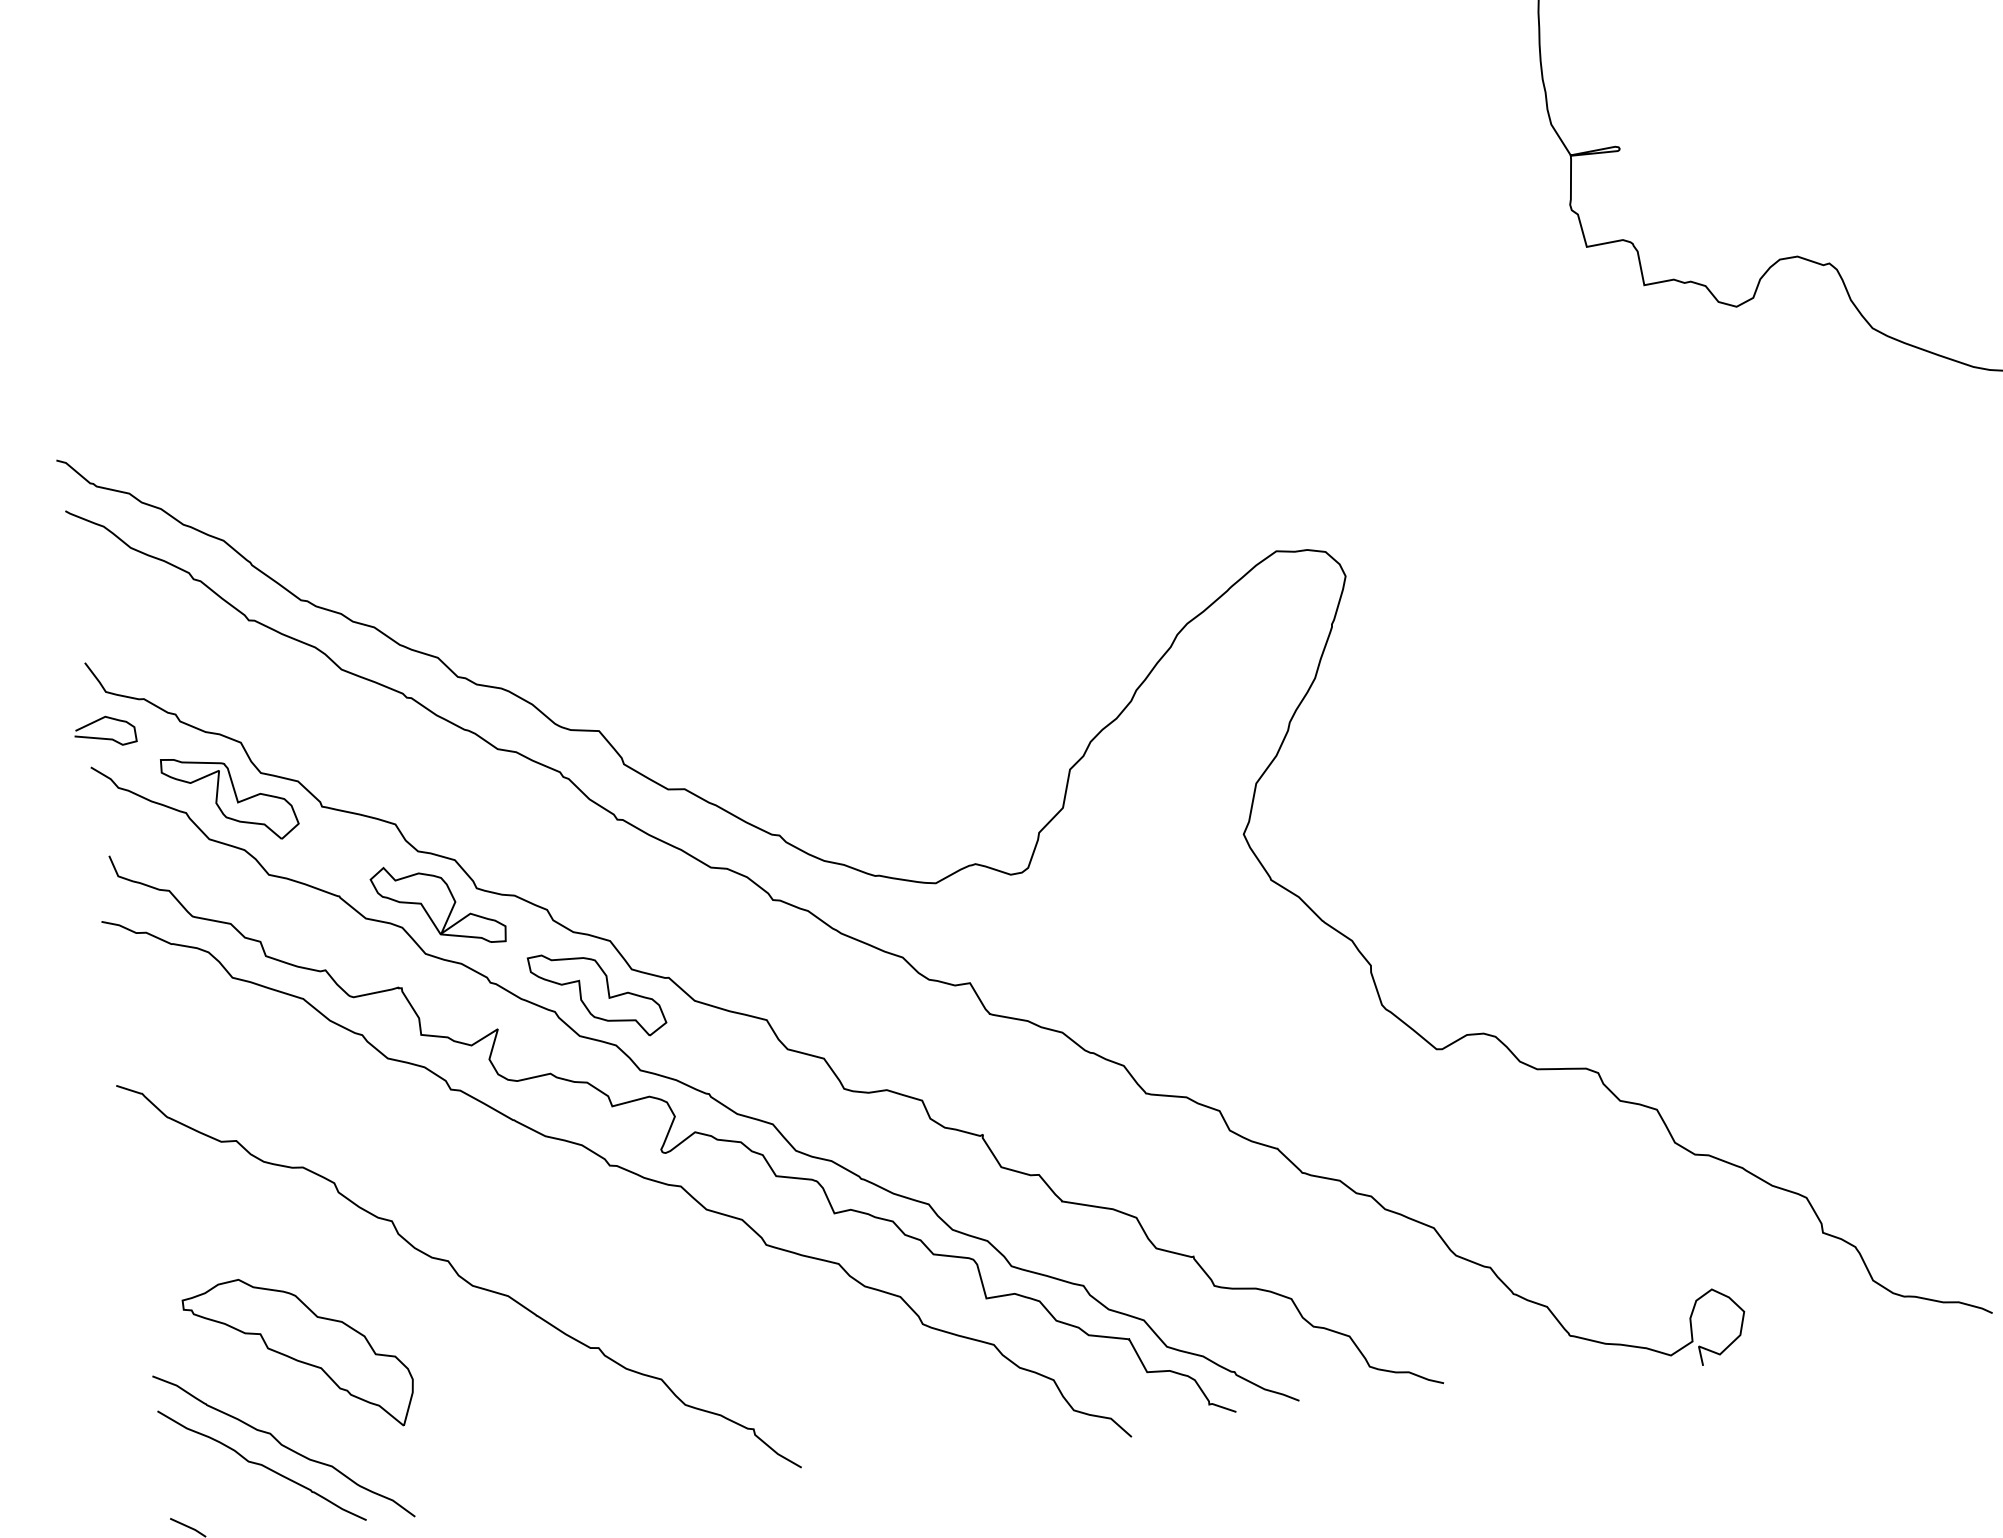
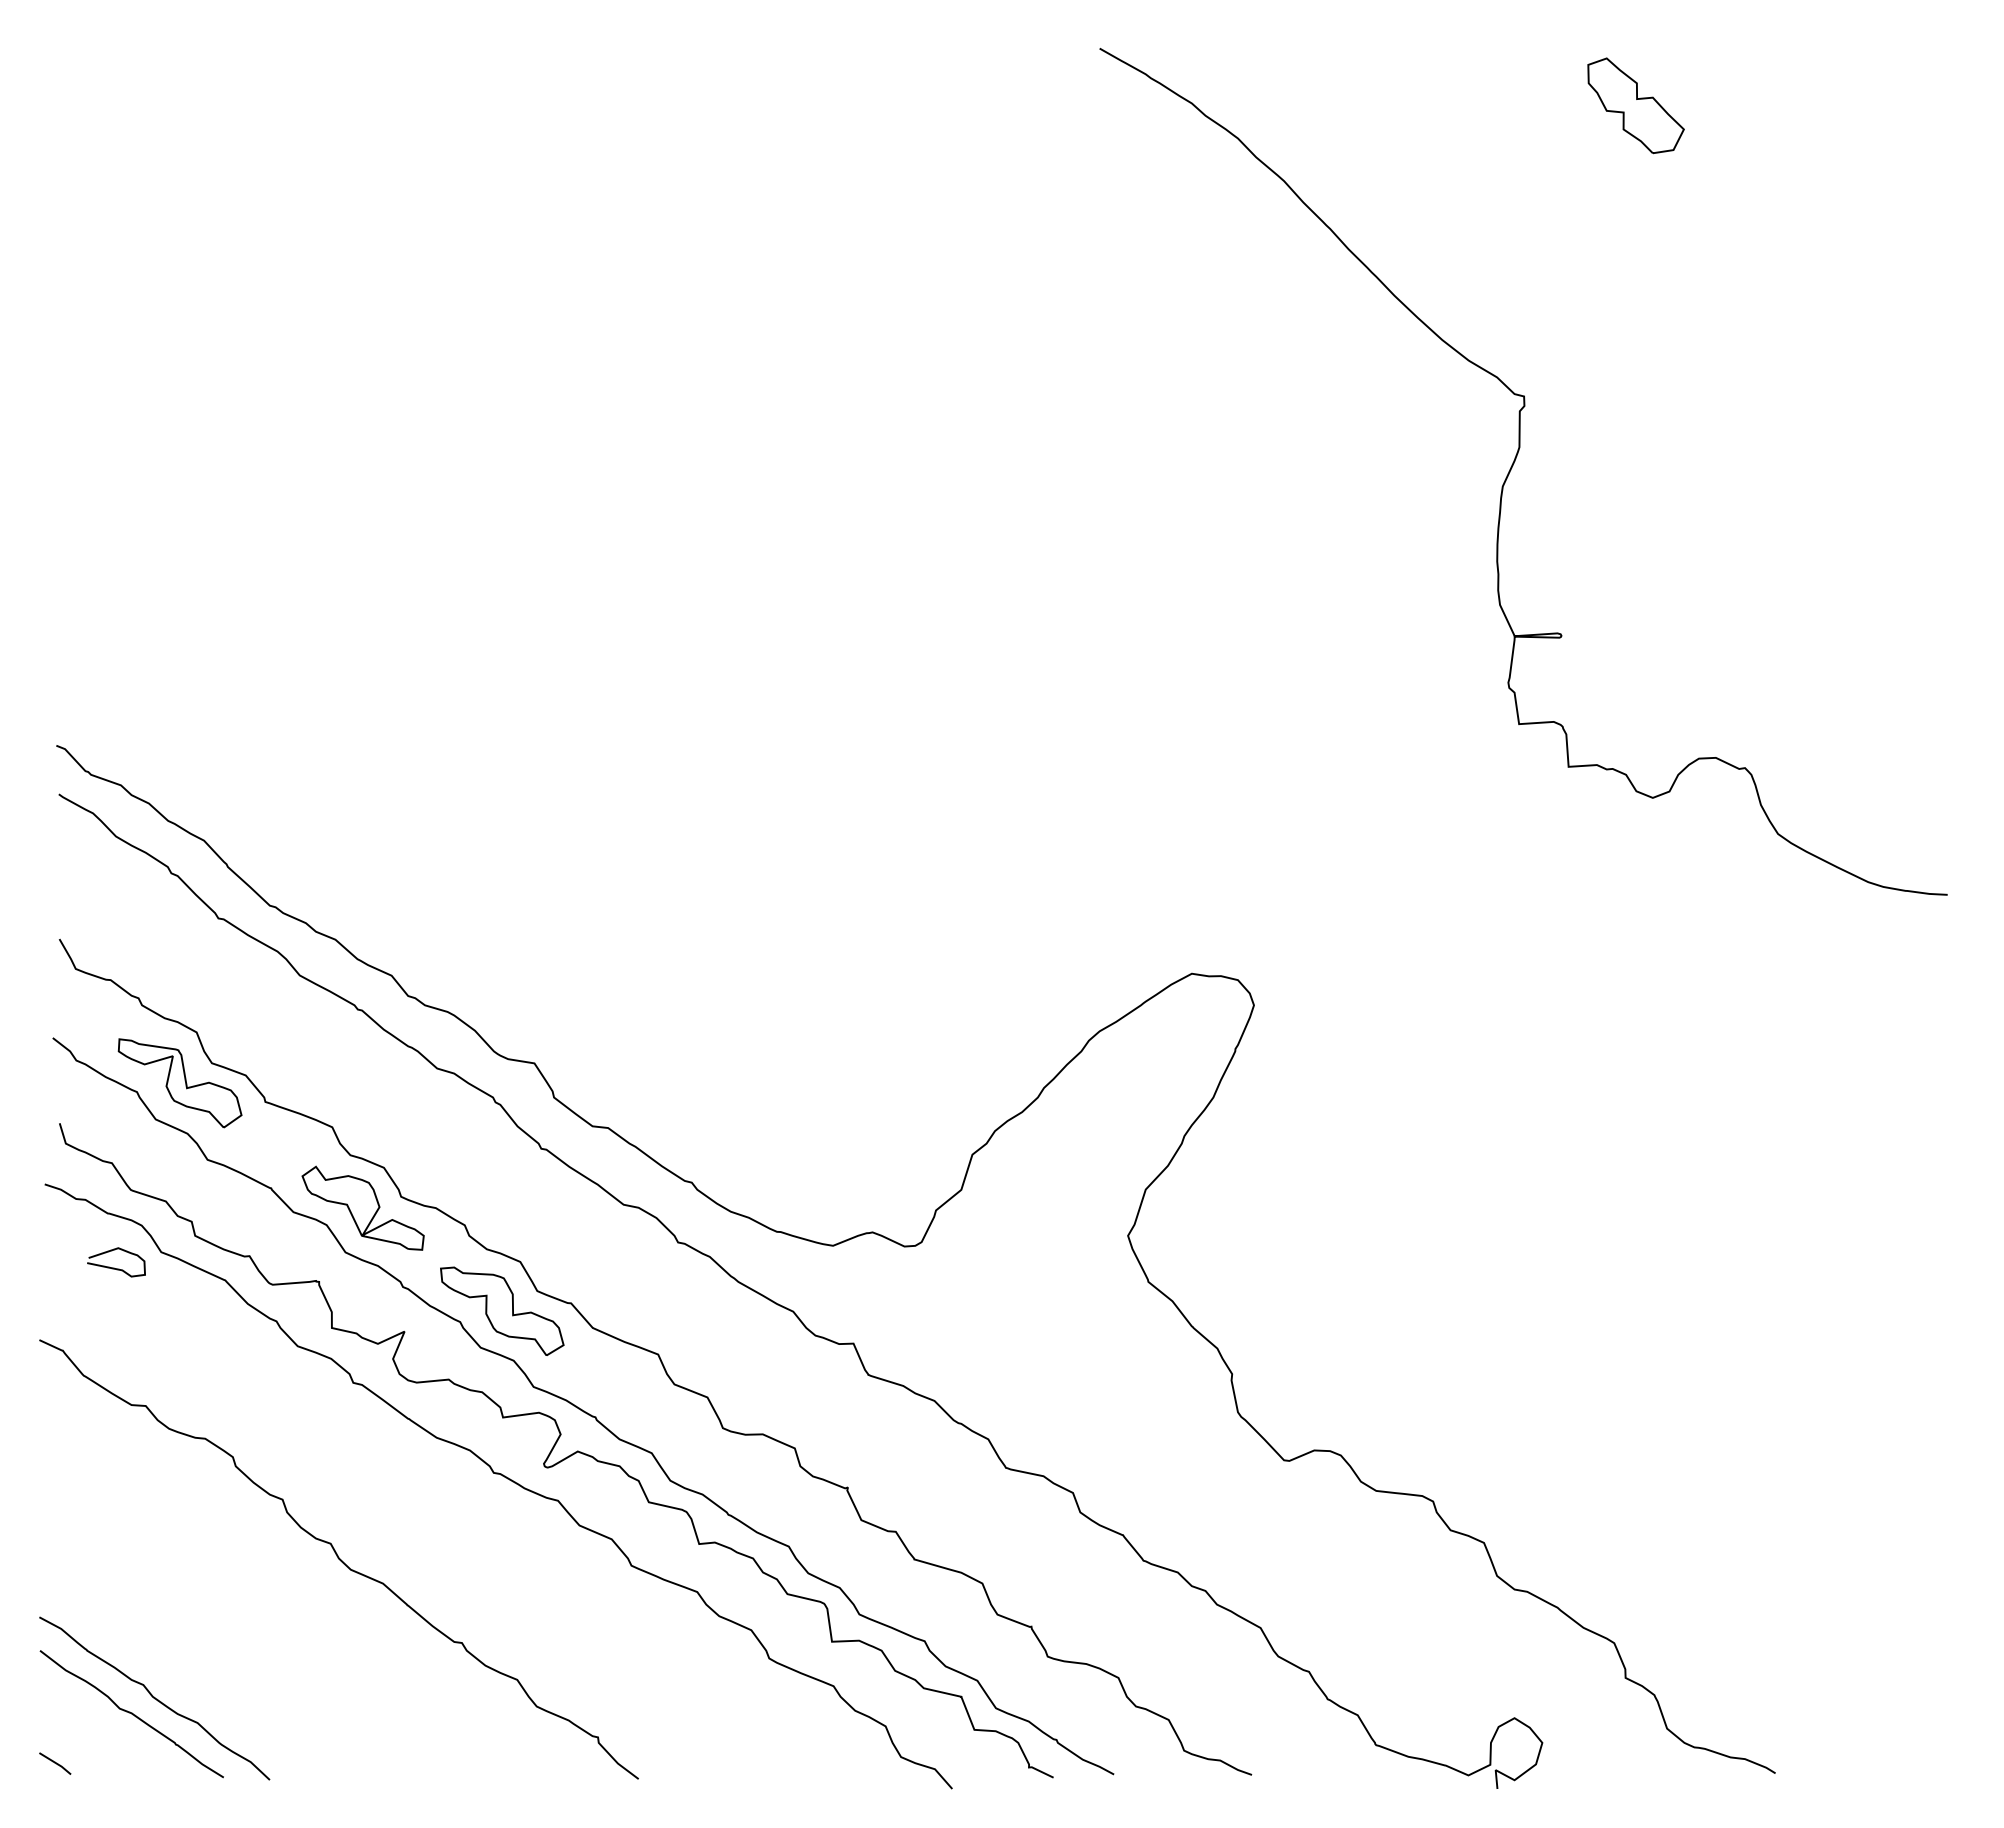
curve: (103, 737) -> (114, 1267), moved
part: (298, 1355) -> (179, 1614), removed

